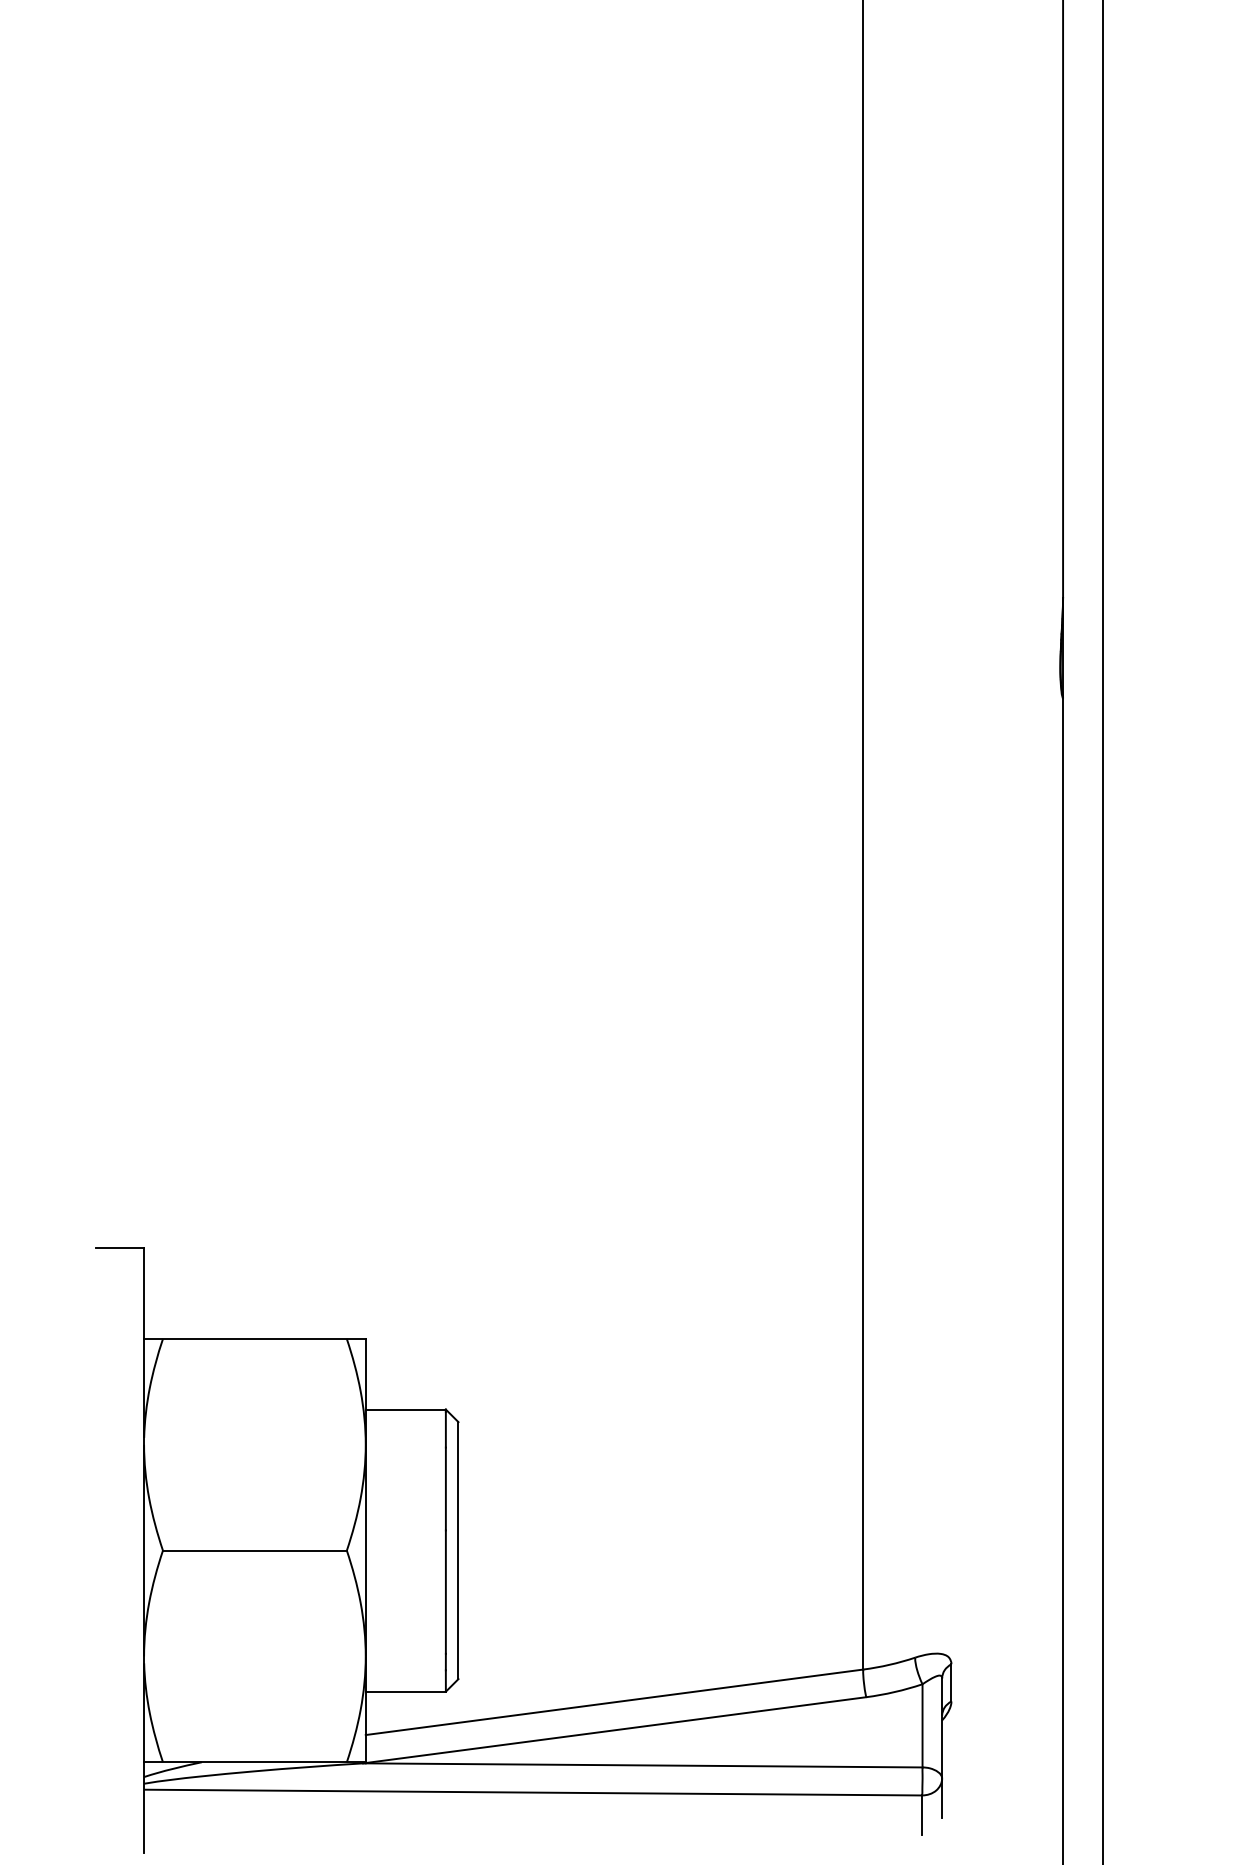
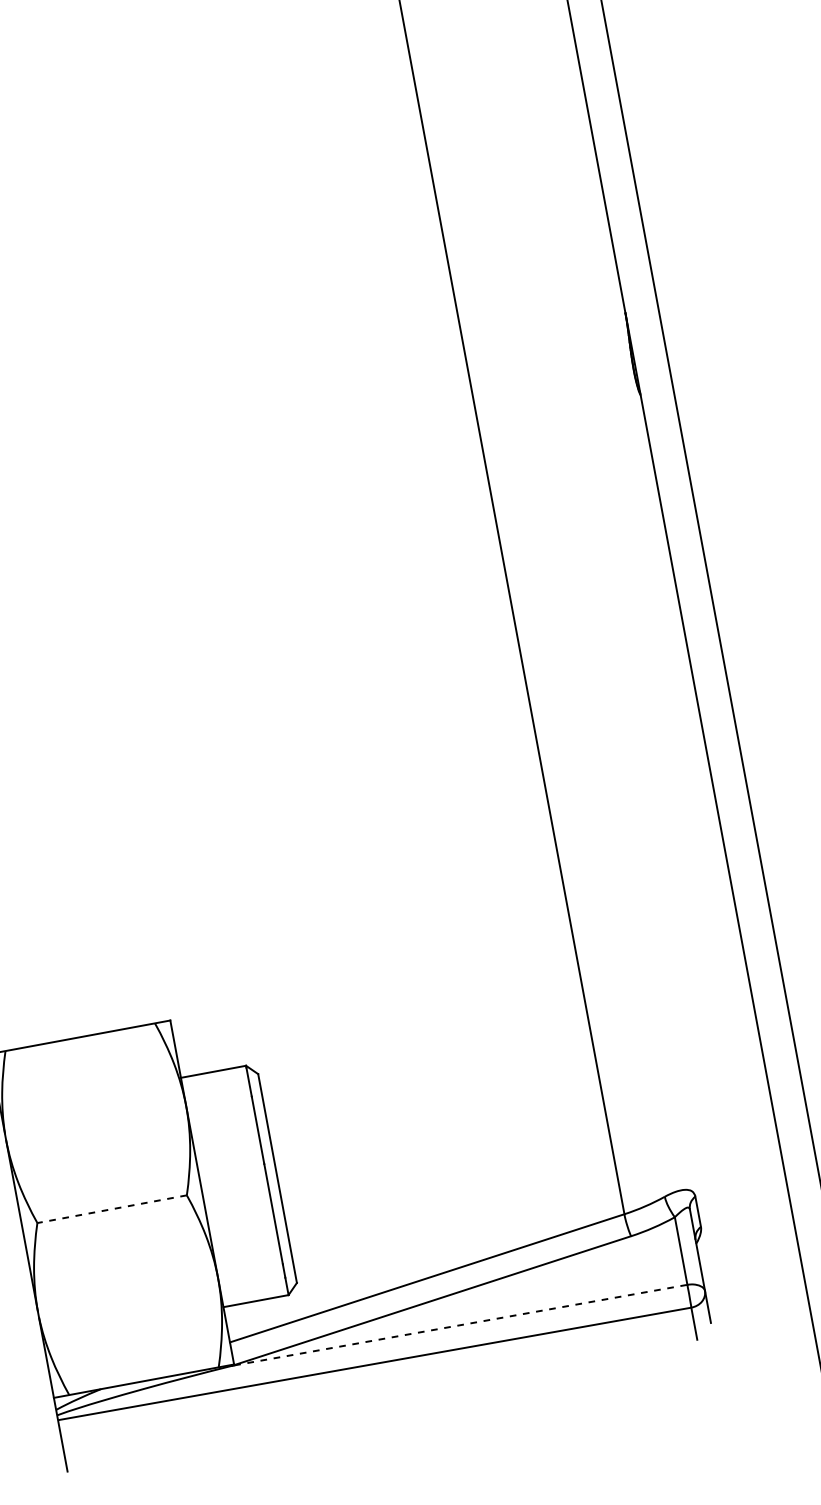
line: (254, 1550) -> (111, 1209), solid -> dashed
line: (644, 1765) -> (461, 1325), solid -> dashed

